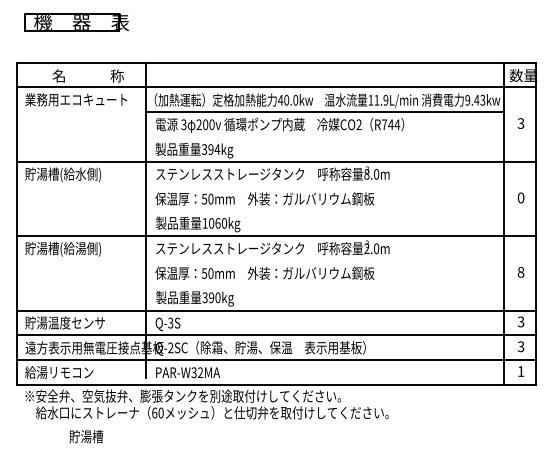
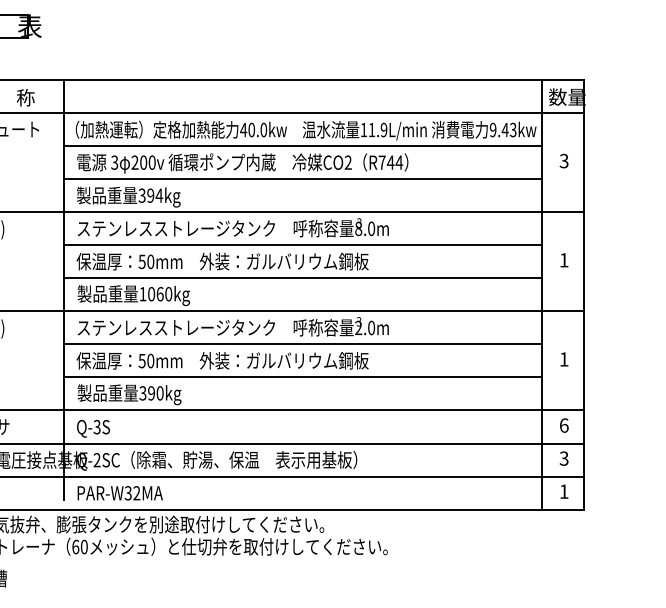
line: (324, 137) -> (302, 179), added
line: (324, 186) -> (302, 244), added
text: (520, 197) -> (563, 259), 0 -> 1
line: (324, 211) -> (302, 278), added
line: (324, 261) -> (302, 344), added
text: (520, 272) -> (563, 359), 8 -> 1
line: (324, 285) -> (302, 376), added
text: (520, 321) -> (563, 424), 3 -> 6

